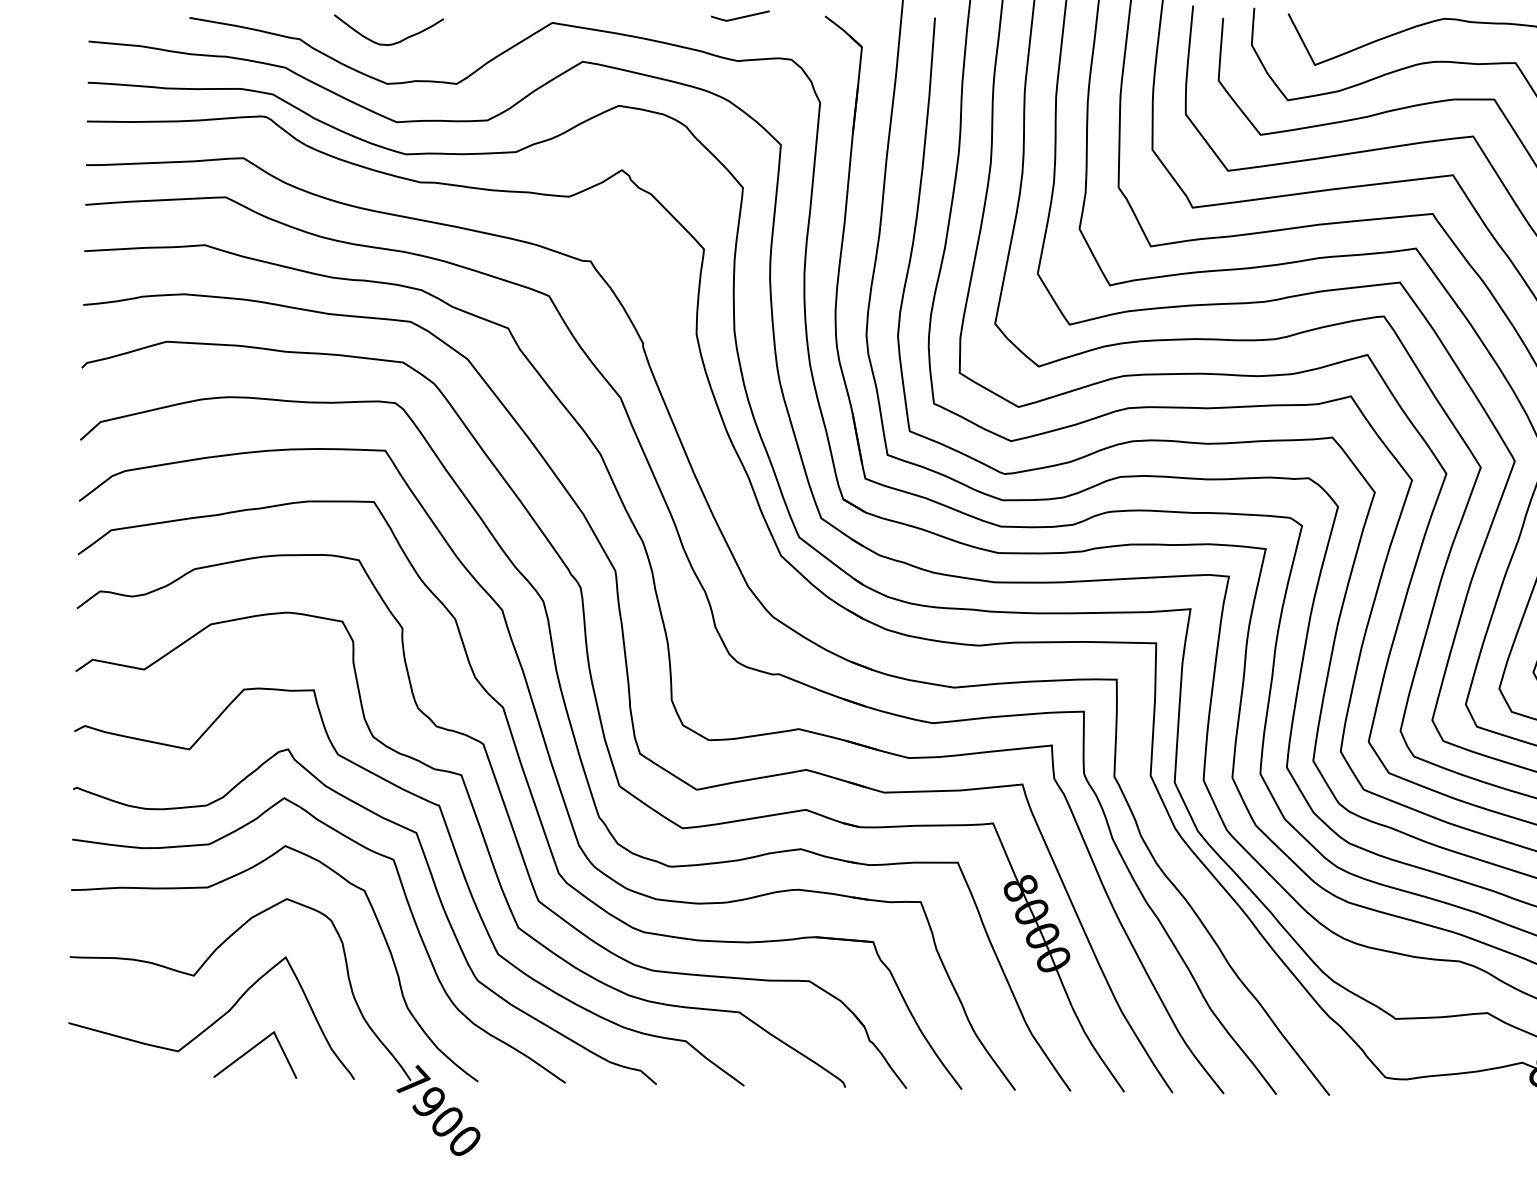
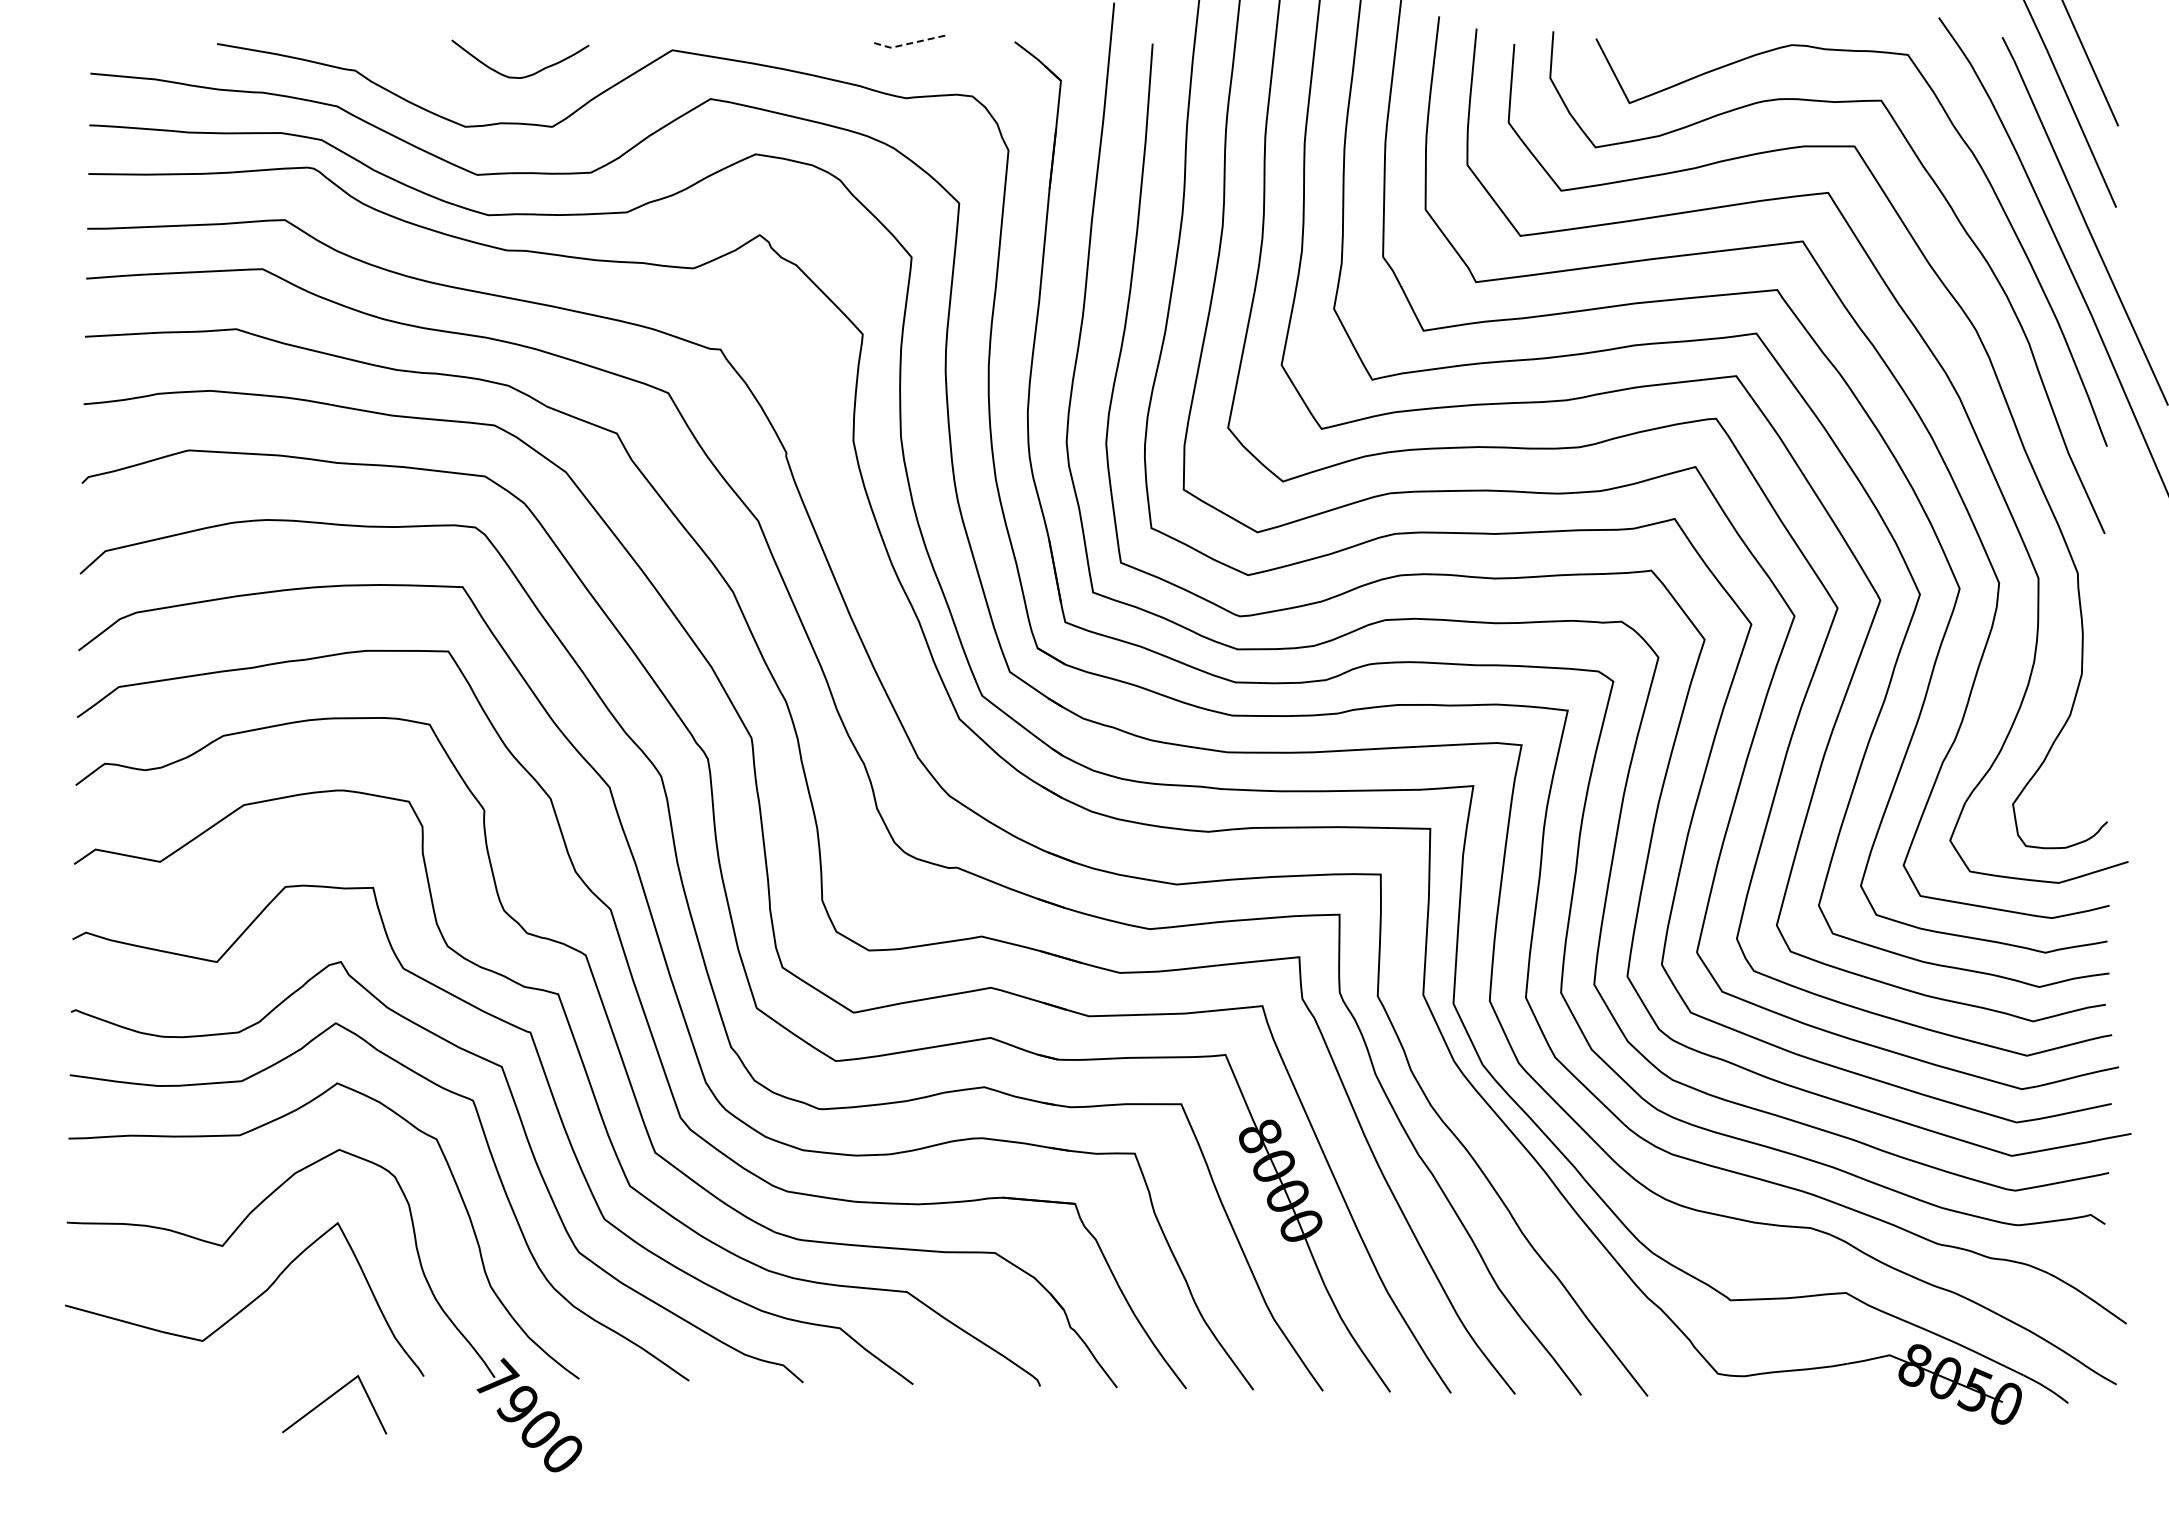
line: (738, 18) -> (906, 44), solid -> dashed
curve: (393, 43) -> (526, 75), moved
line: (252, 1049) -> (331, 1397), moved

